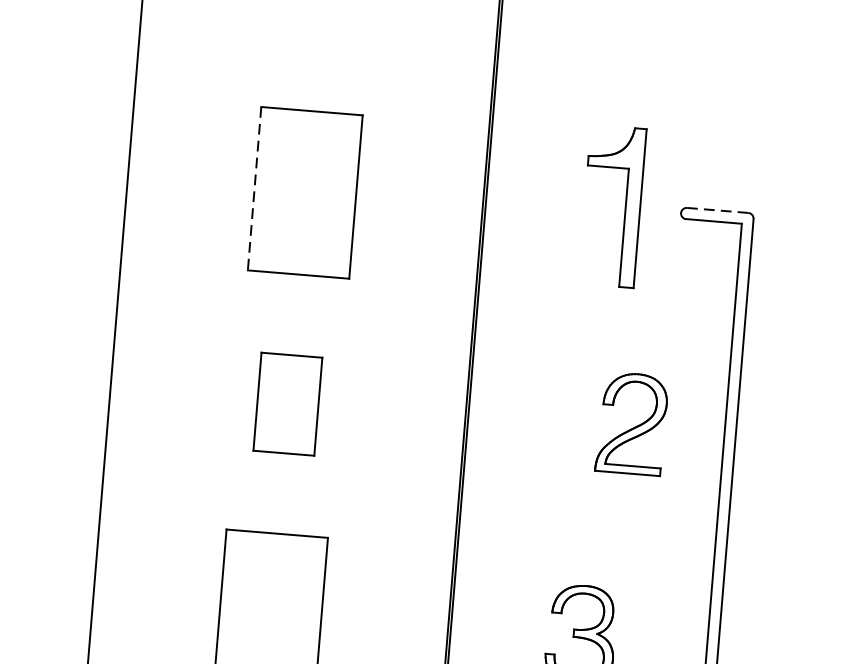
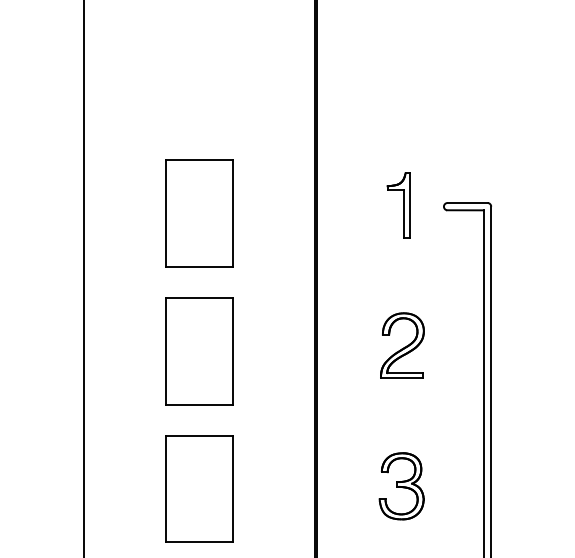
line: (254, 190) -> (166, 214), dashed -> solid
part: (611, 205) -> (398, 205), size x0.62
line: (717, 209) -> (467, 202), dashed -> solid
part: (287, 404) -> (199, 351), size x1.67
part: (632, 423) -> (402, 345), moved

